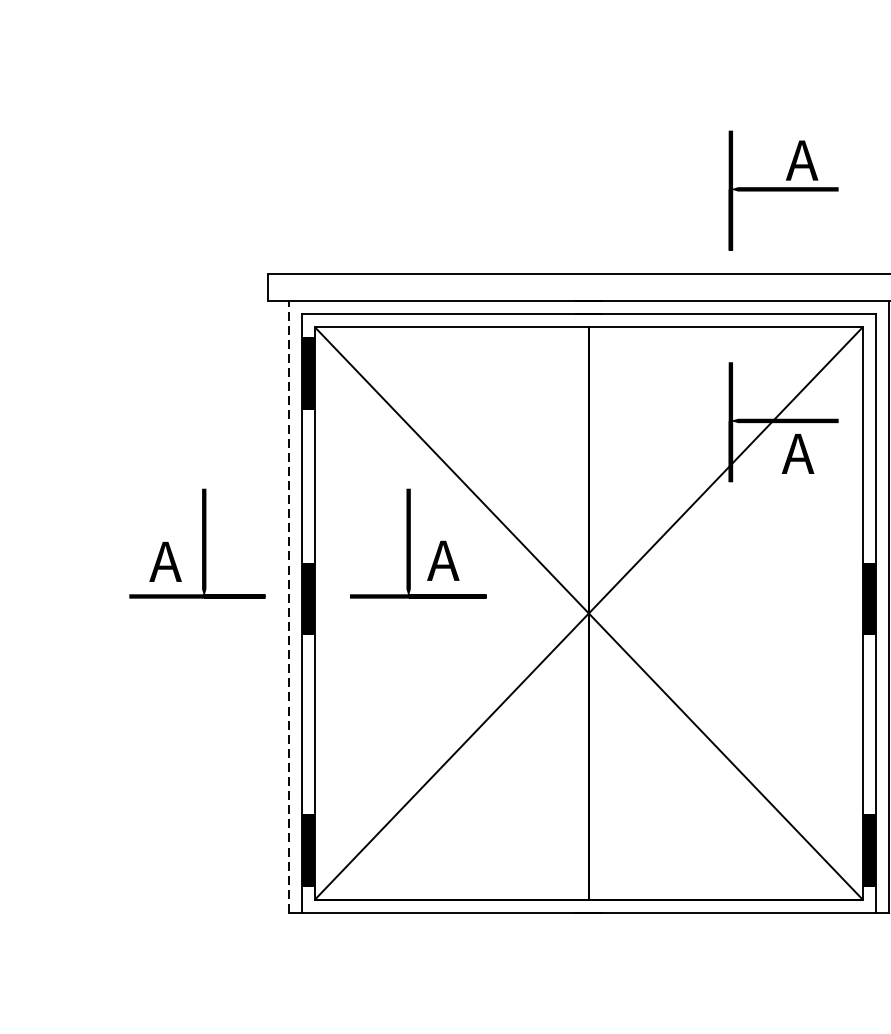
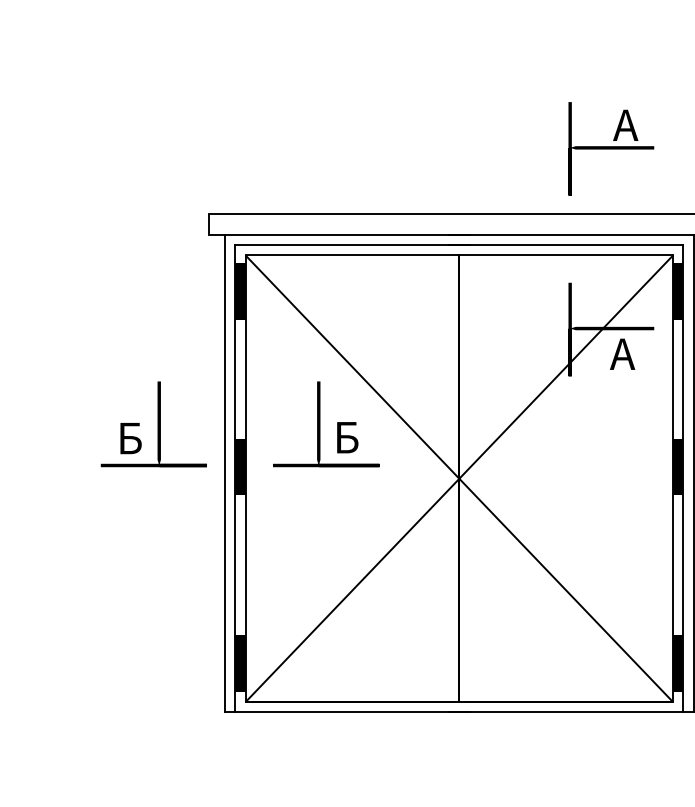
fill: (869, 373) -> (678, 291), added
text: (442, 560) -> (345, 437), А -> Б
text: (164, 561) -> (128, 438), А -> Б
line: (289, 606) -> (225, 473), dashed -> solid

